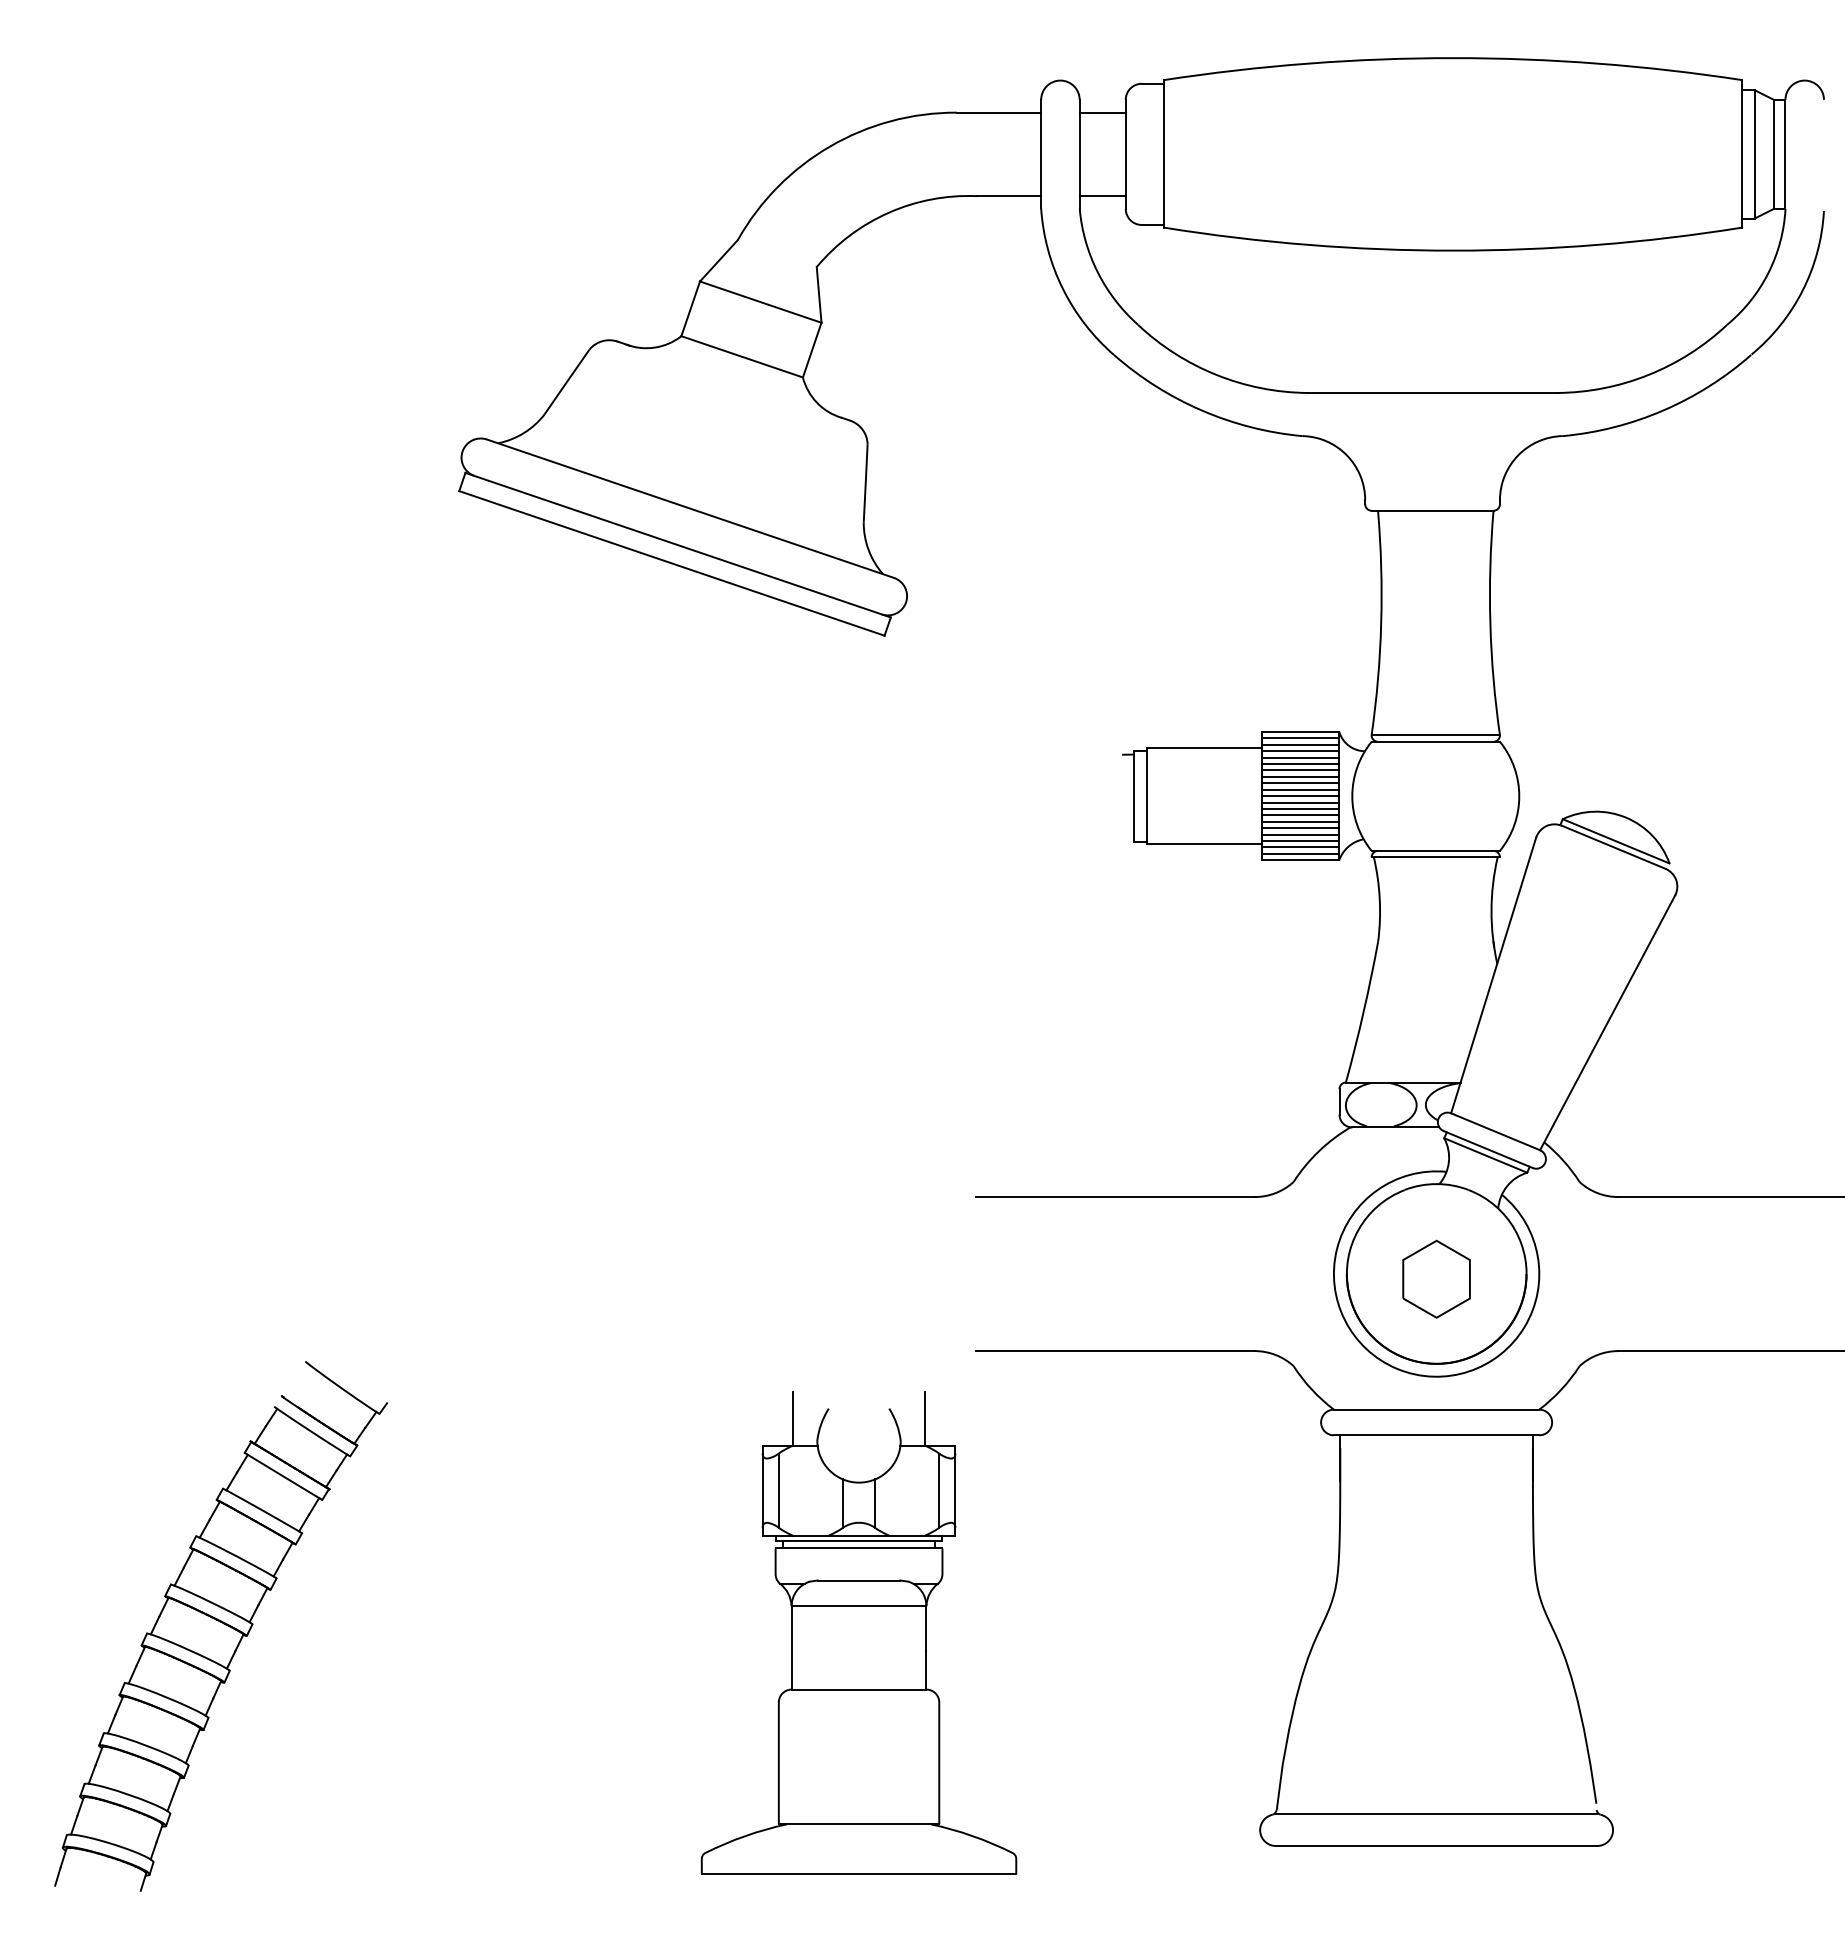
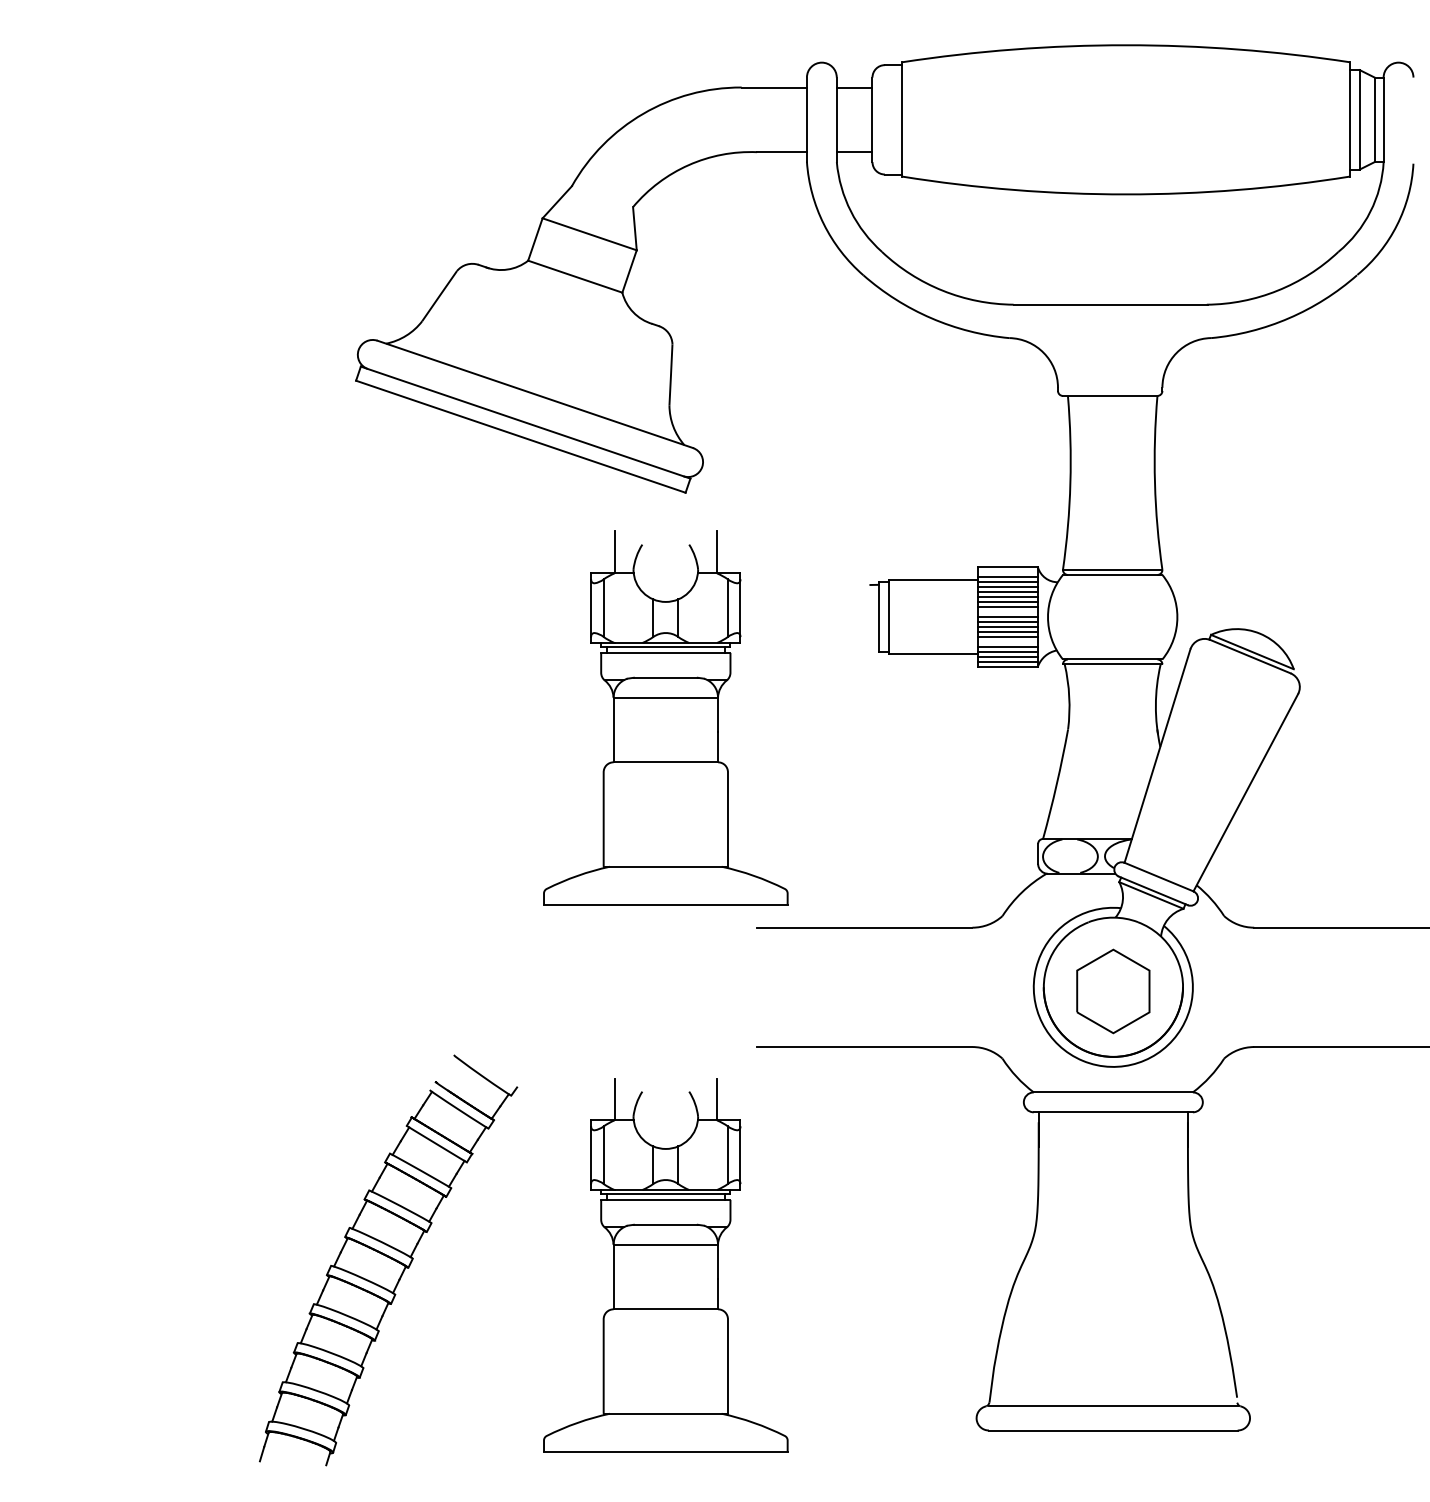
line: (1300, 738) -> (1007, 572), removed
line: (1300, 789) -> (1007, 611), removed
line: (1300, 828) -> (1007, 642), removed
part: (858, 926) -> (665, 718), added
part: (1436, 1278) -> (1113, 990), size x1.4
part: (221, 1626) -> (388, 1260), moved

